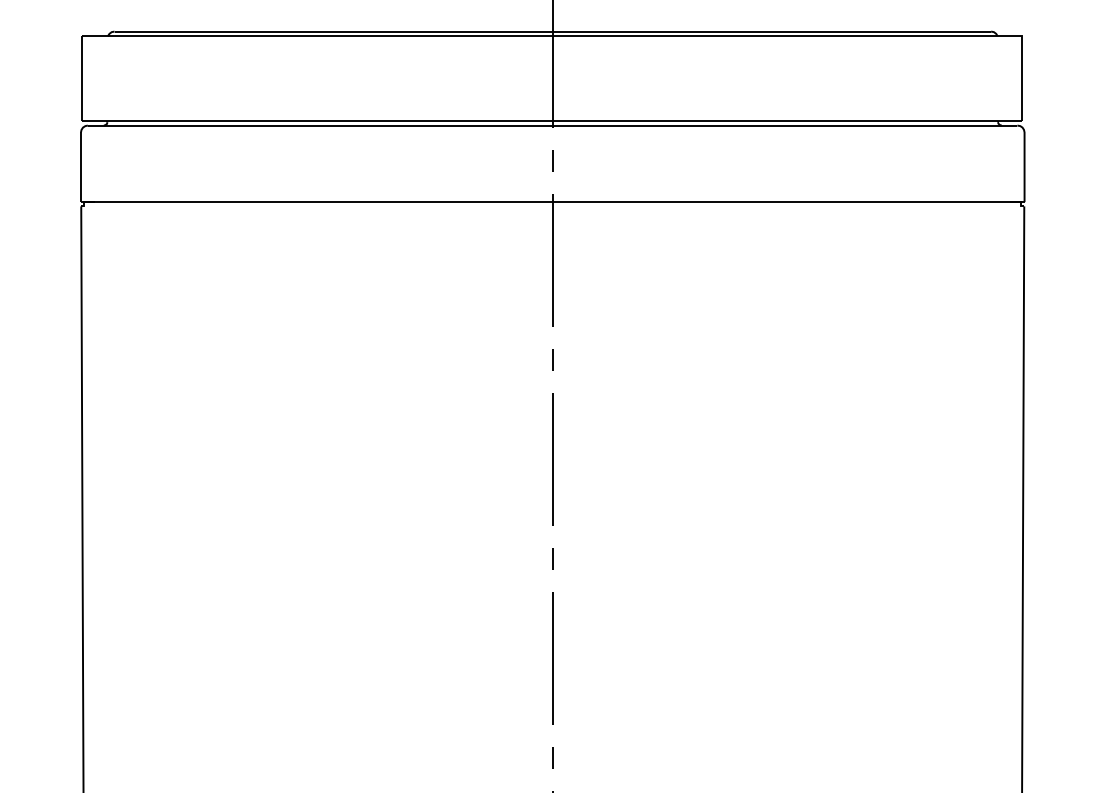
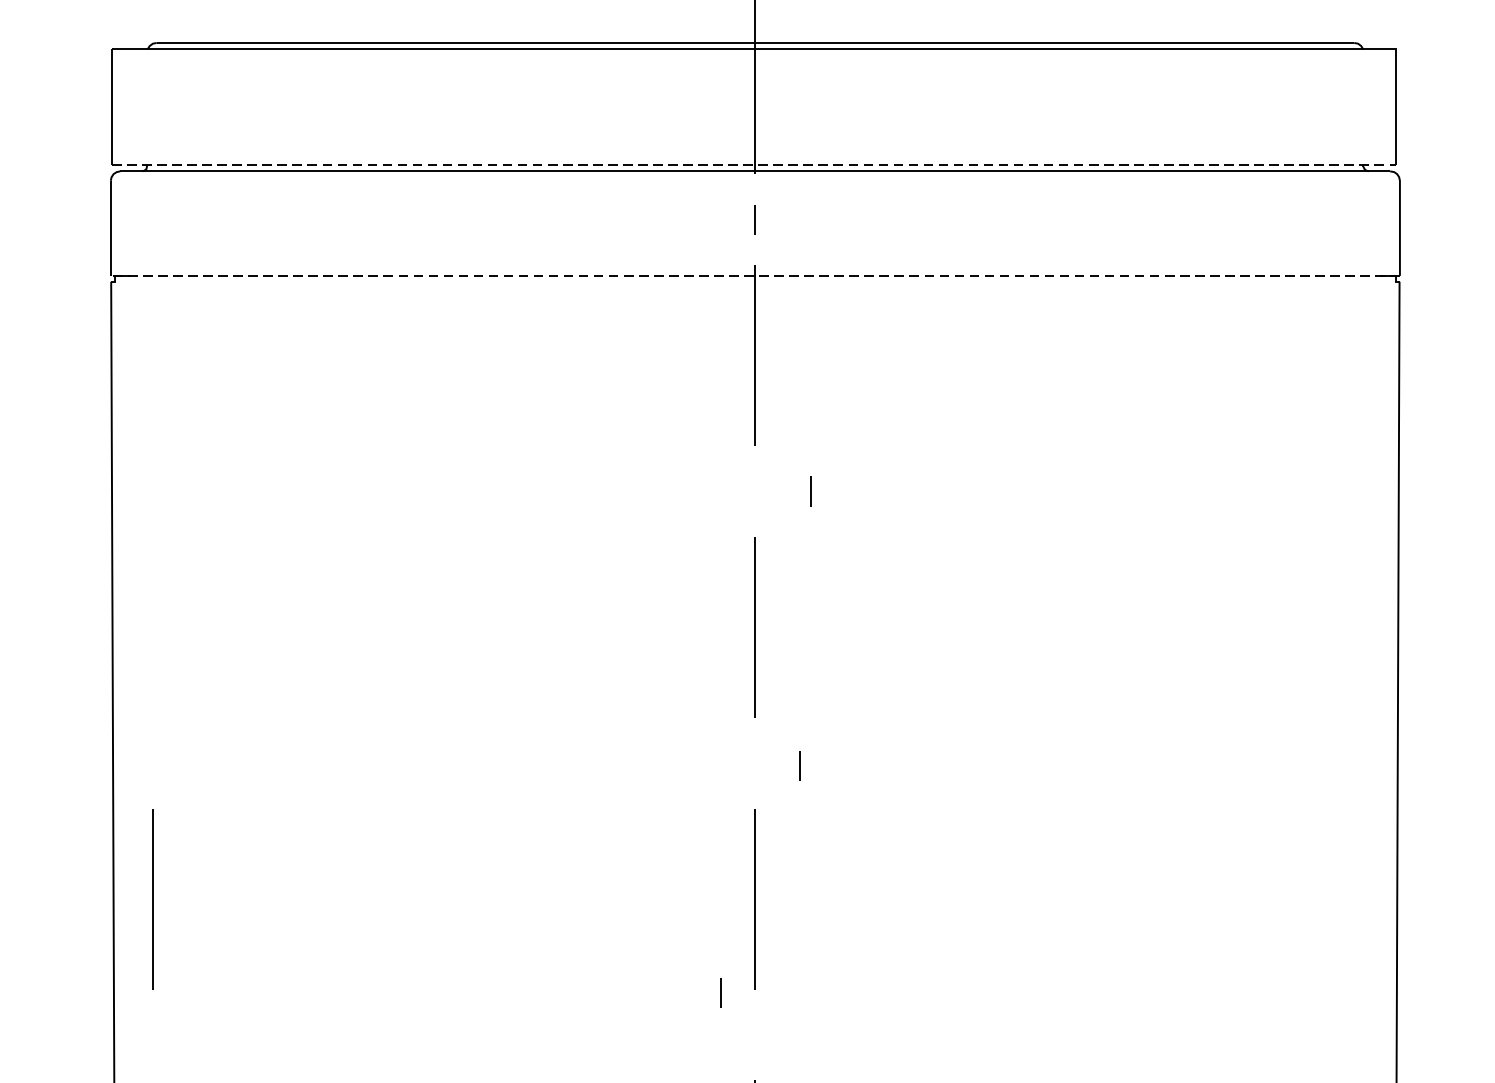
line: (552, 120) -> (755, 164), solid -> dashed
line: (552, 202) -> (755, 276), solid -> dashed
line: (552, 359) -> (811, 490), moved
line: (552, 558) -> (800, 765), moved
line: (111, 658) -> (152, 899), added
line: (552, 757) -> (720, 992), moved

